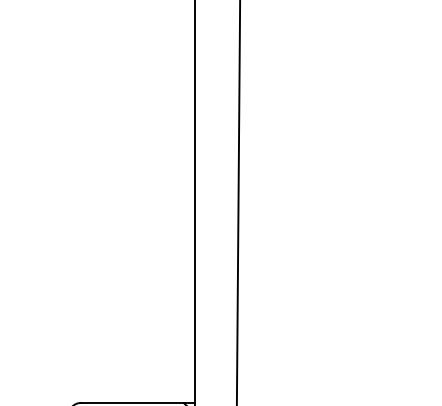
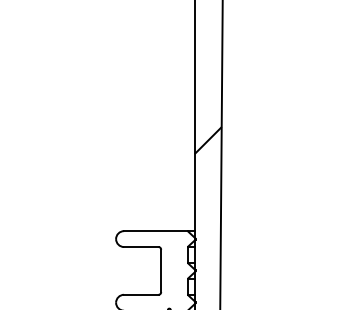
hatch: (215, 257) -> (207, 140), added

